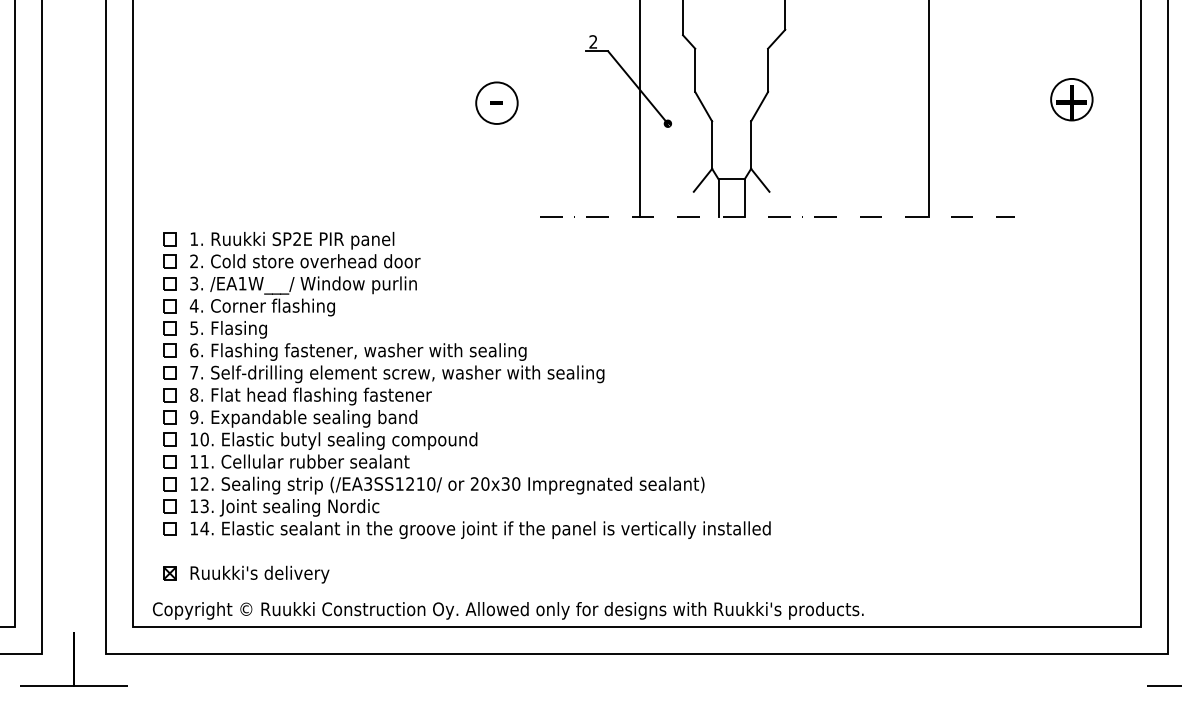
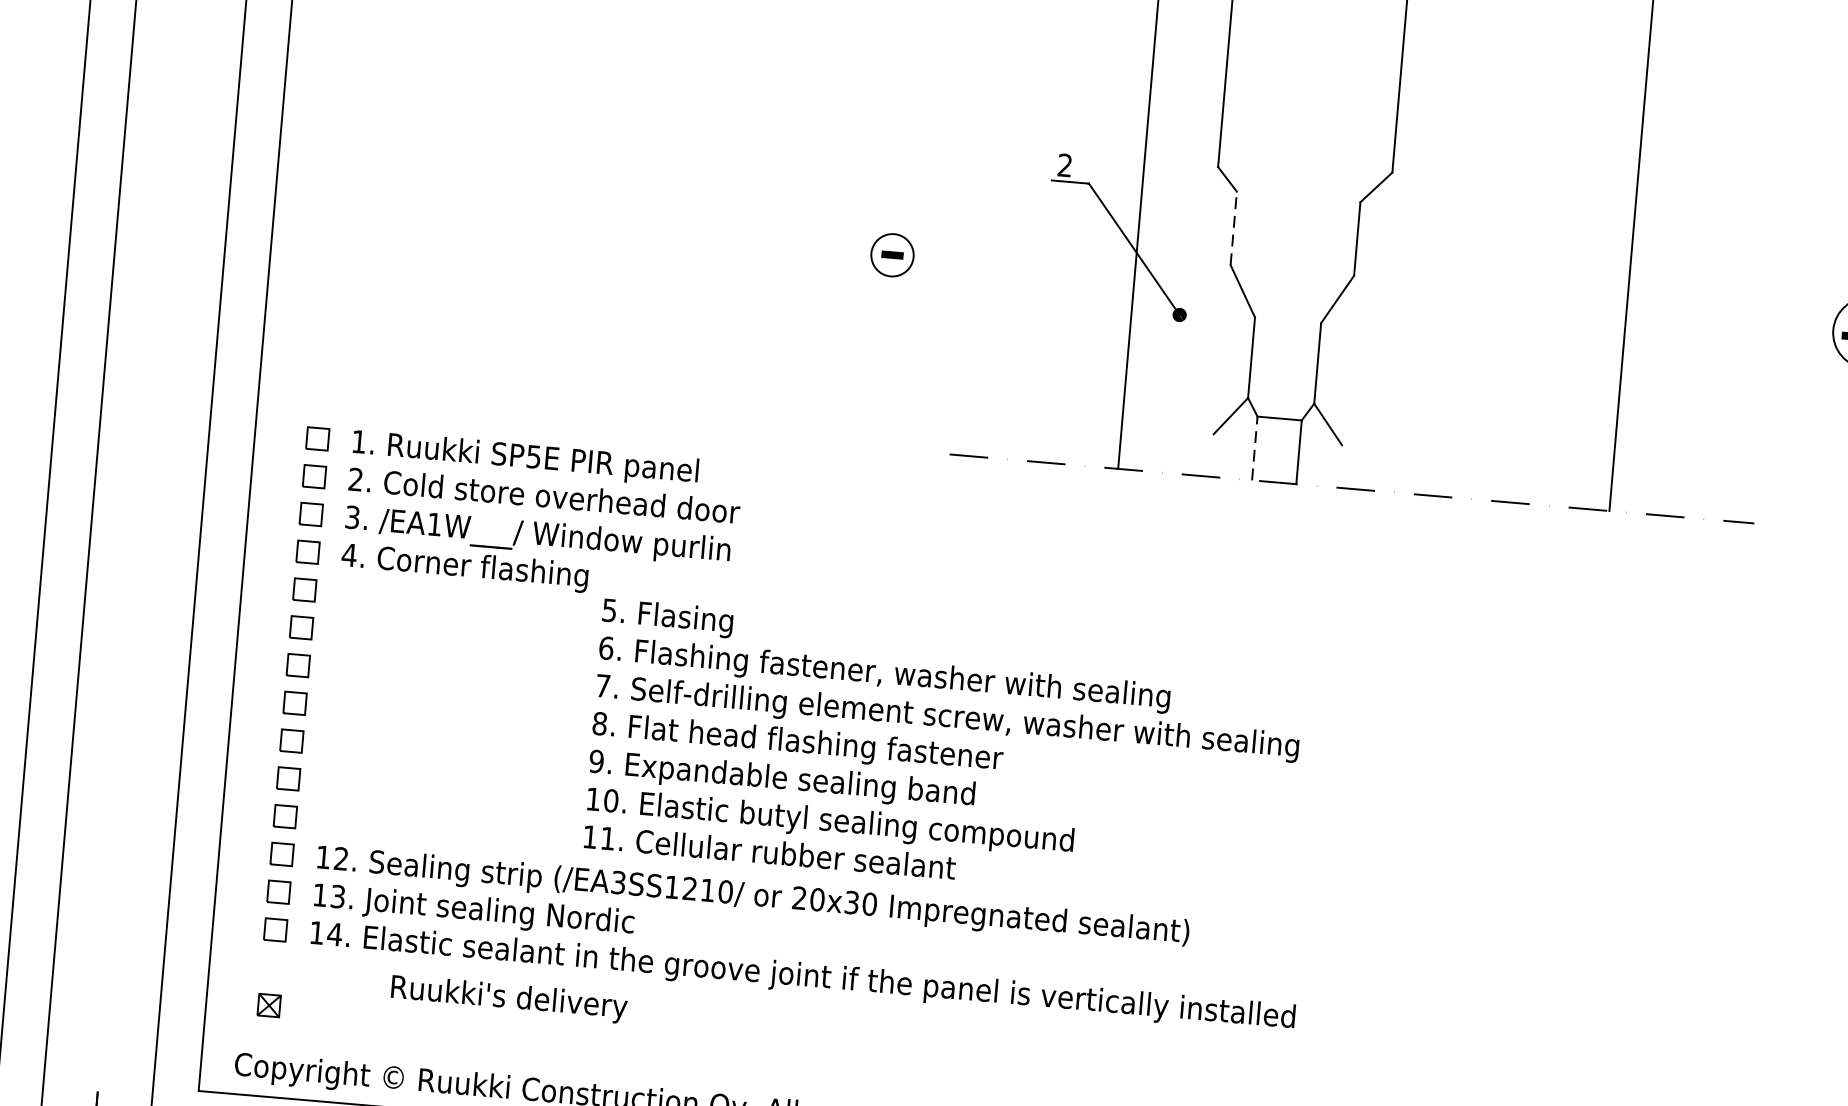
line: (695, 70) -> (1234, 228), solid -> dashed
circle: (496, 102) -> (891, 253), size x0.6
line: (718, 198) -> (1254, 449), solid -> dashed
text: (297, 239) -> (534, 457), SP2E -> SP5E
text: (397, 394) -> (944, 752), moved
text: (259, 574) -> (508, 998), moved

